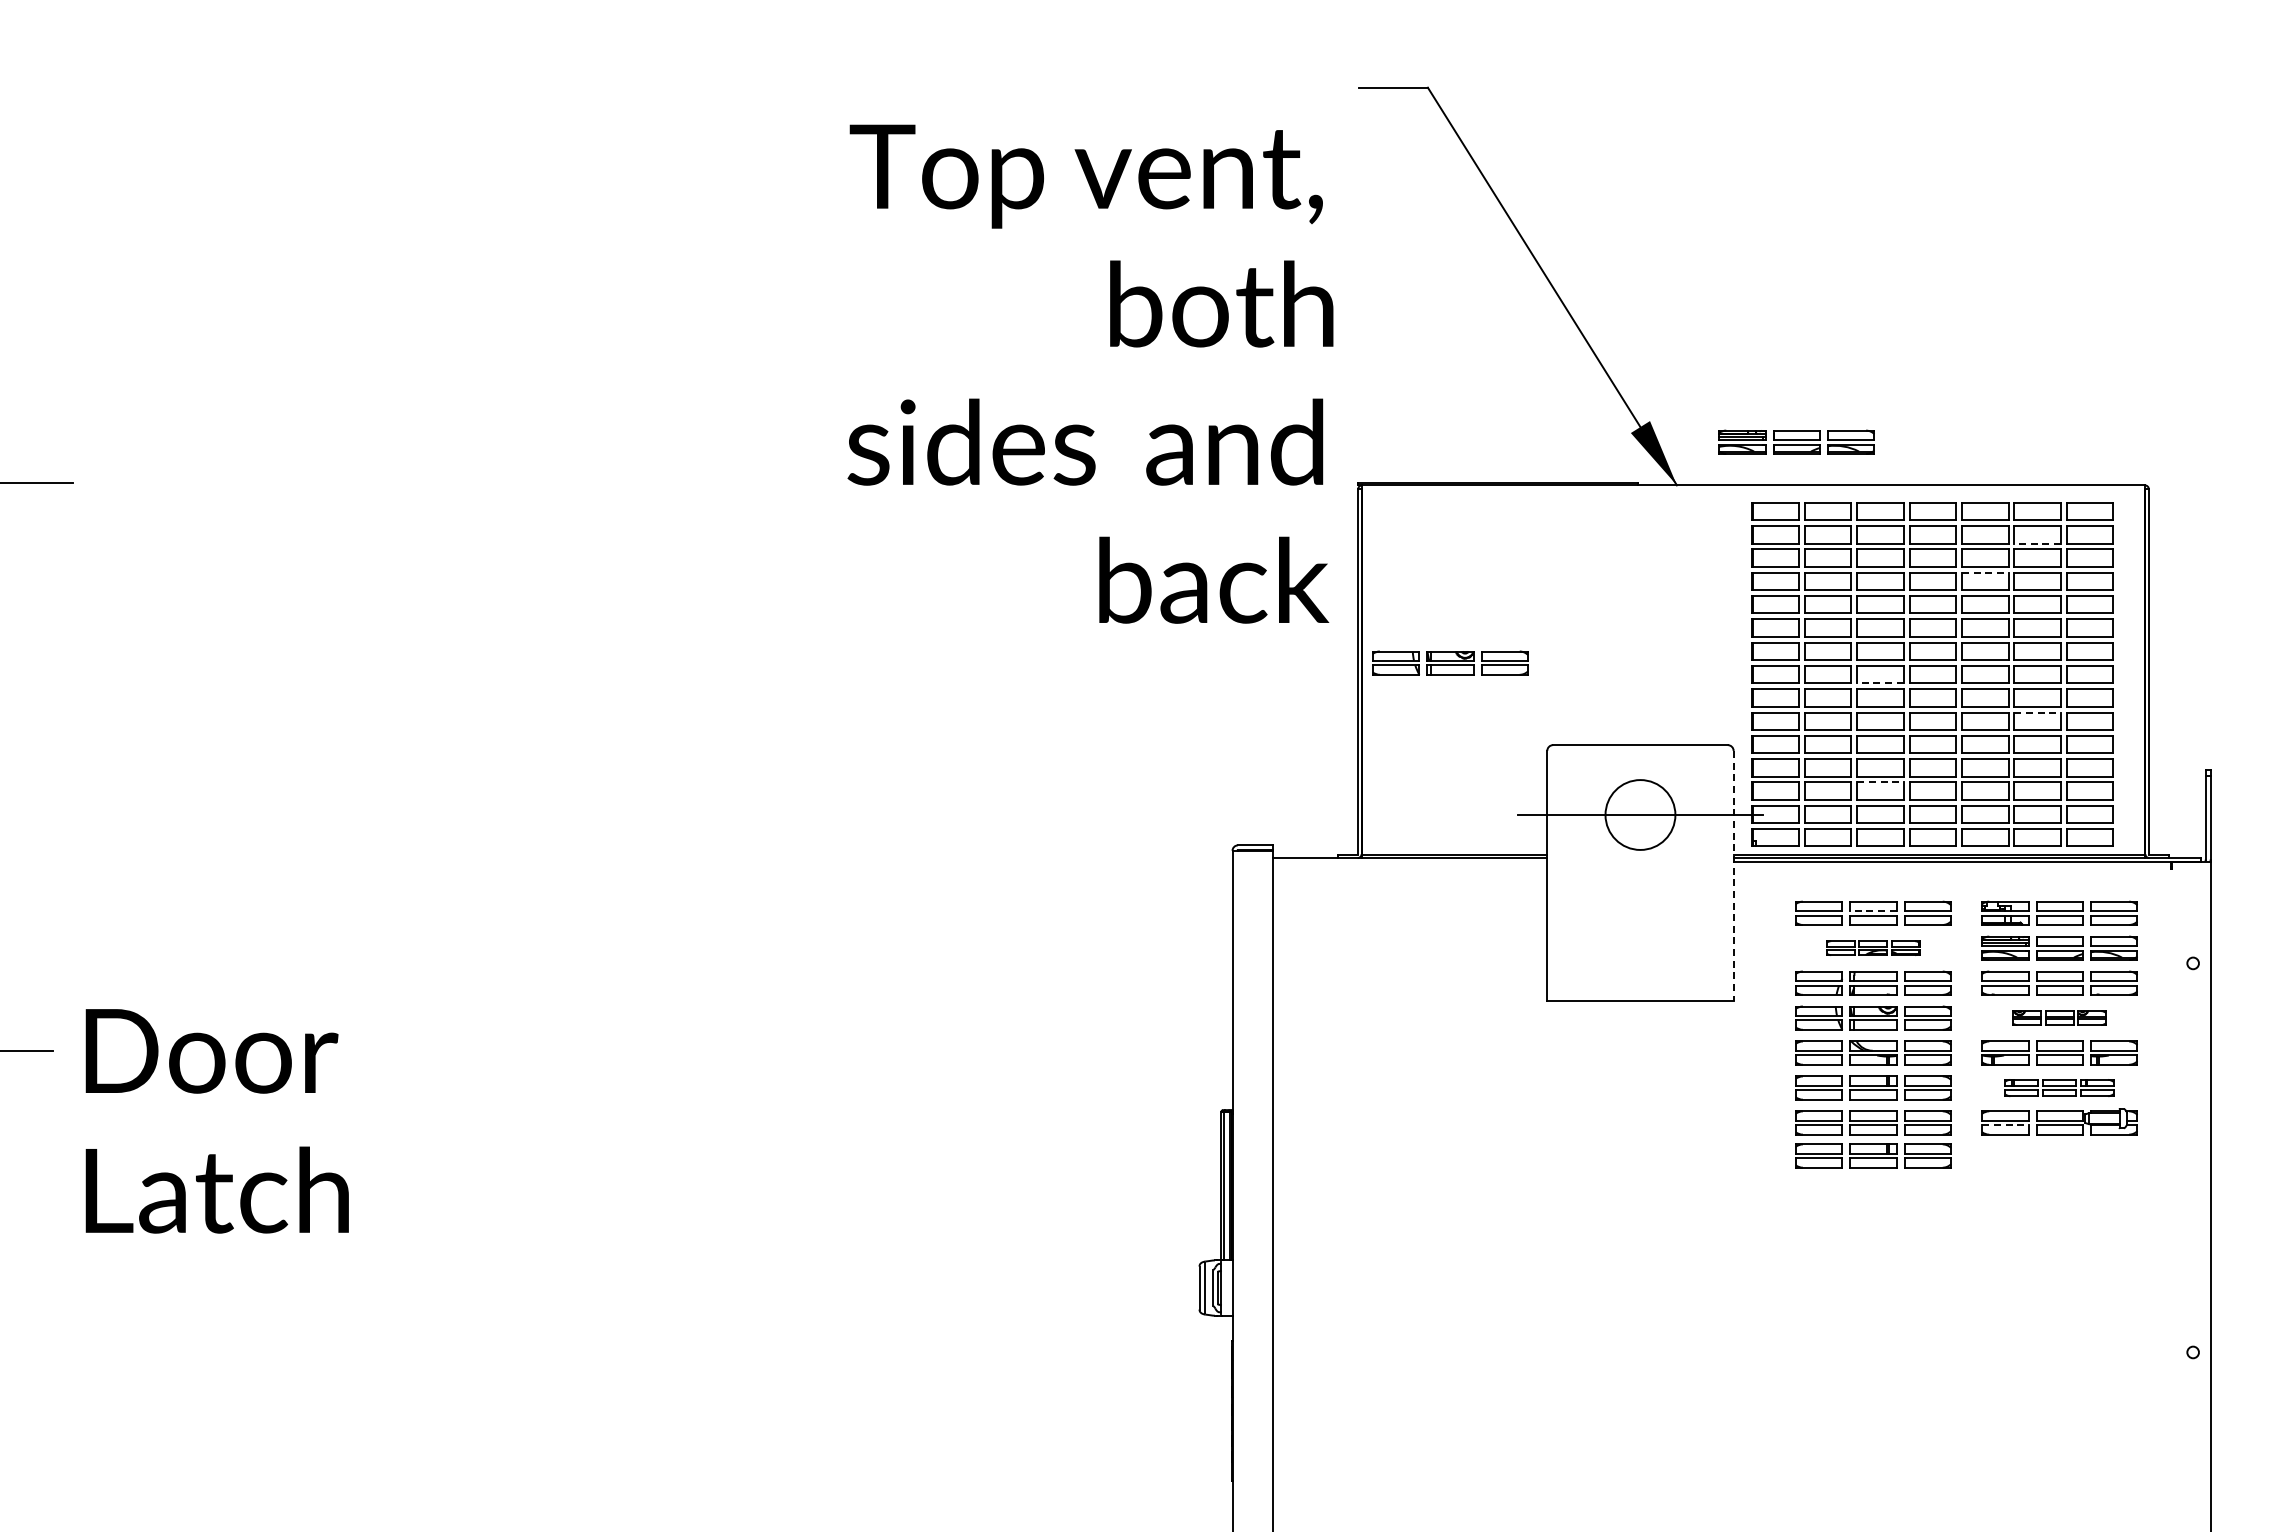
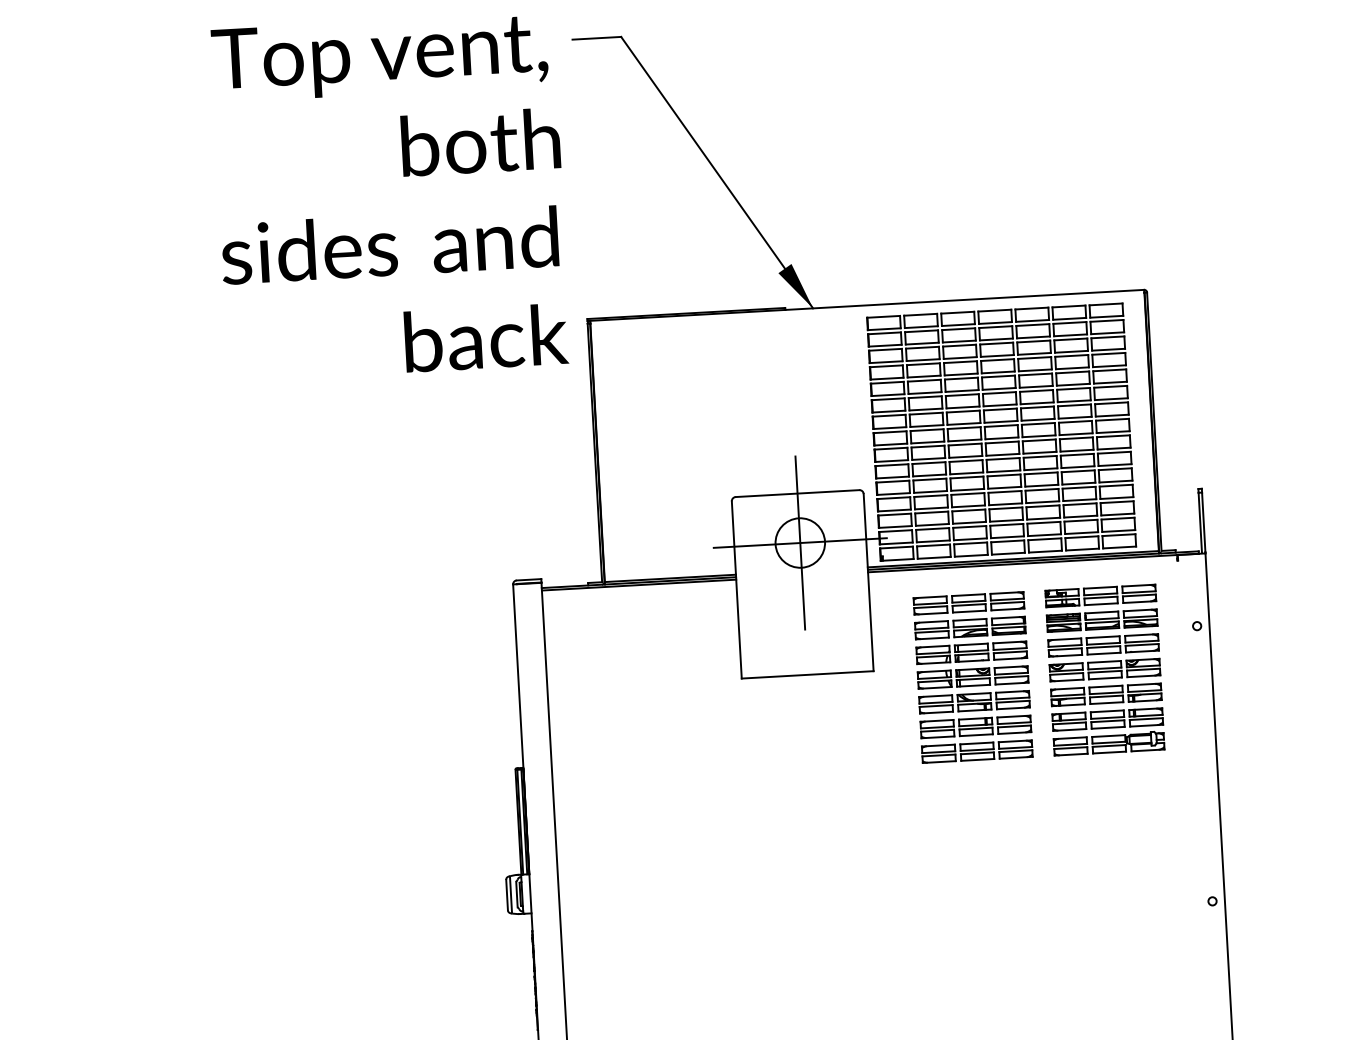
text: (1090, 373) -> (390, 196), moved
part: (1796, 441) -> (895, 272), removed
line: (2037, 543) -> (1070, 335), dashed -> solid
line: (1985, 572) -> (1034, 357), dashed -> solid
part: (1450, 662) -> (659, 442), removed
line: (1879, 683) -> (964, 440), dashed -> solid
line: (2038, 712) -> (1077, 454), dashed -> solid
line: (1880, 782) -> (968, 510), dashed -> solid
line: (1640, 814) -> (800, 542), added
line: (1409, 861) -> (638, 585), added
line: (1733, 876) -> (868, 582), dashed -> solid
line: (1872, 911) -> (968, 602), dashed -> solid
part: (1873, 947) -> (970, 627), size x1.67
part: (2059, 1017) -> (1104, 669), size x1.67
part: (2059, 1087) -> (1107, 719), size x1.43
line: (2005, 1125) -> (1070, 748), dashed -> solid
part: (1873, 1155) -> (978, 774), removed

